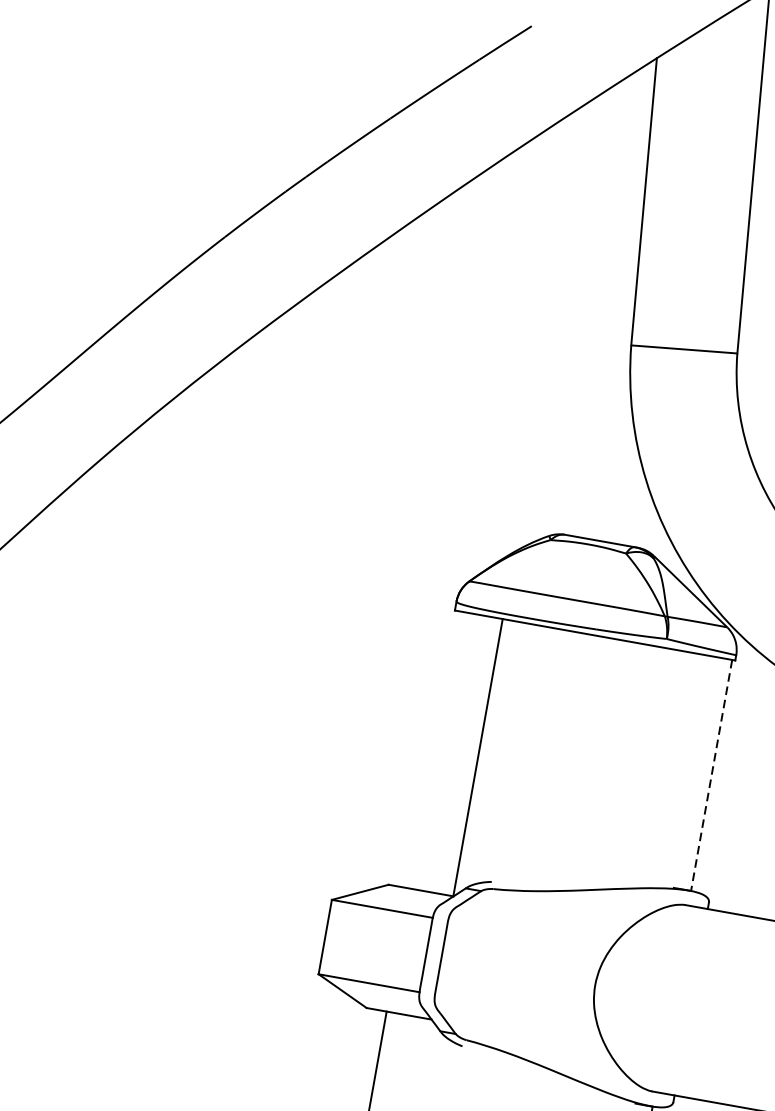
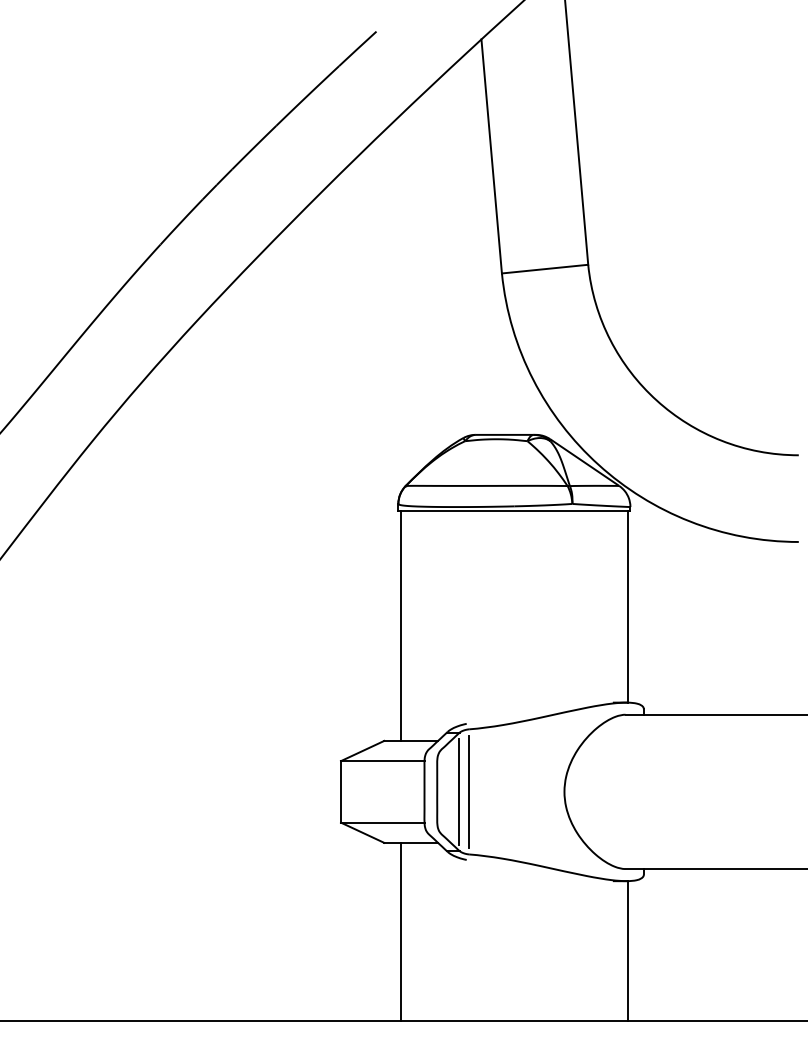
line: (477, 756) -> (400, 625), moved
line: (711, 775) -> (627, 607), dashed -> solid
line: (468, 962) -> (459, 791), added
line: (480, 964) -> (469, 791), added

